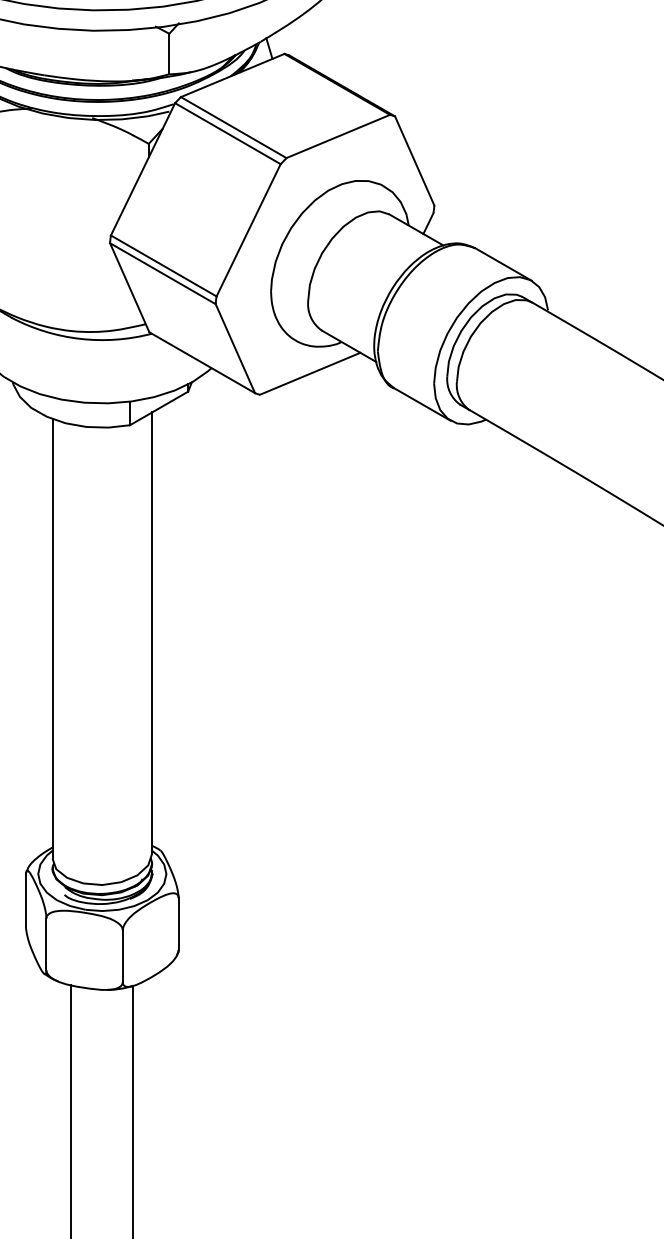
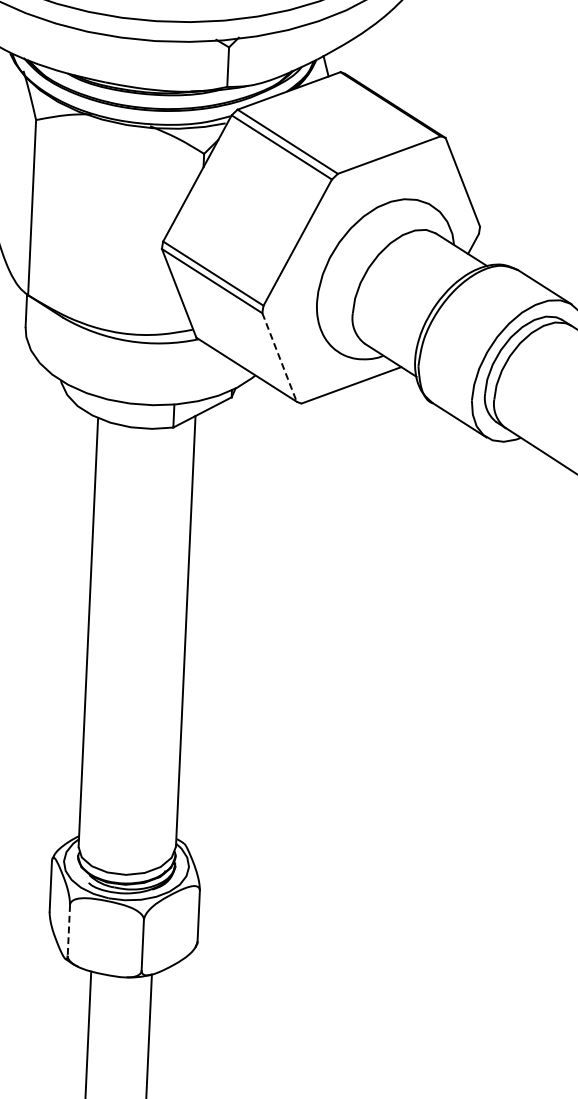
line: (235, 348) -> (279, 357), solid -> dashed
line: (46, 944) -> (68, 930), solid -> dashed

